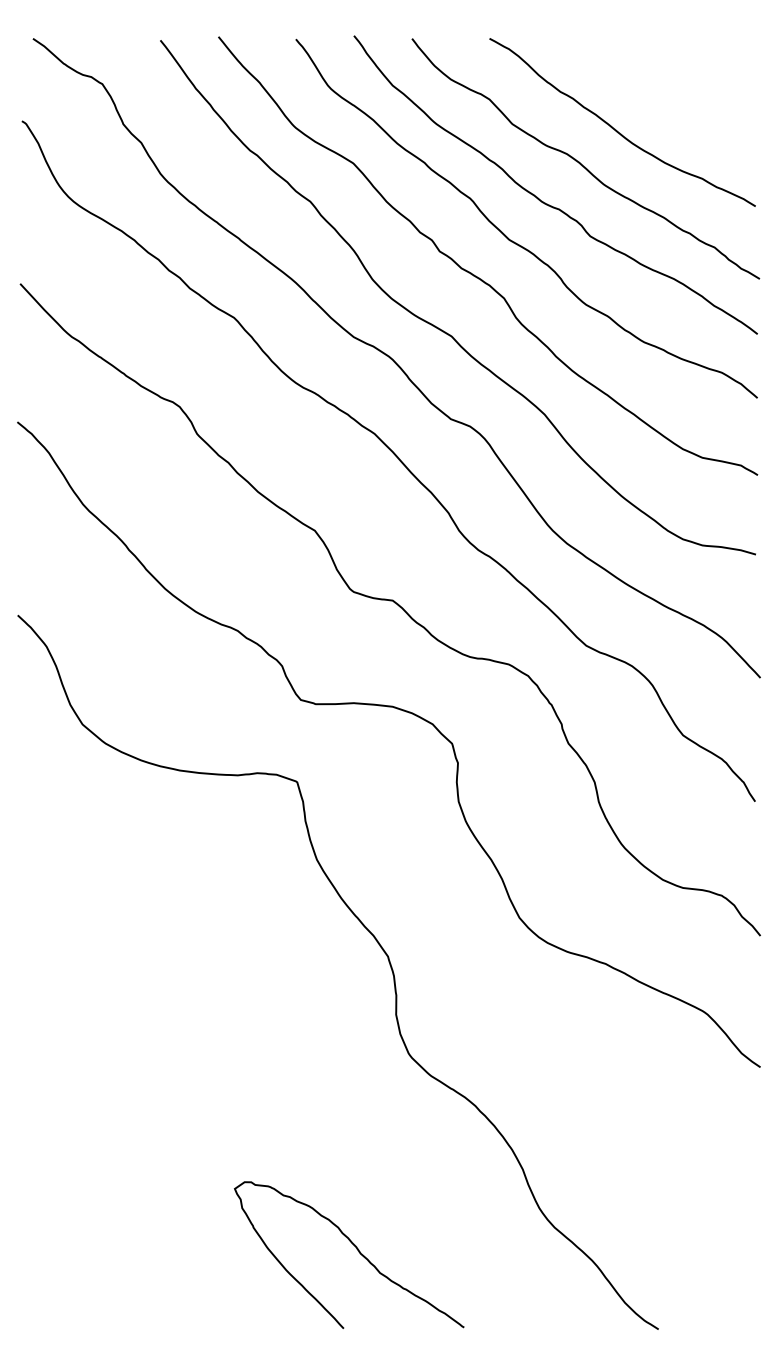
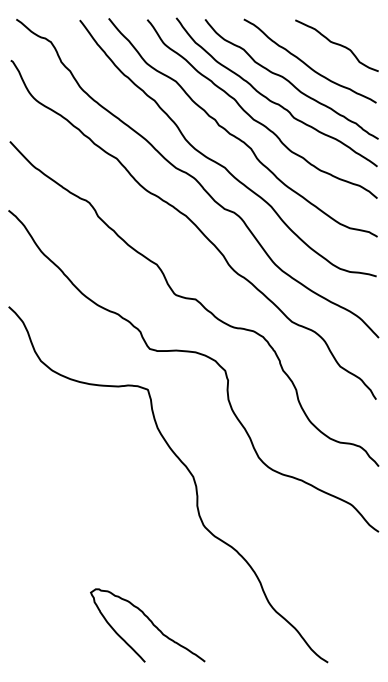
curve: (675, 89) -> (336, 44), added
curve: (354, 1248) -> (150, 622), moved

